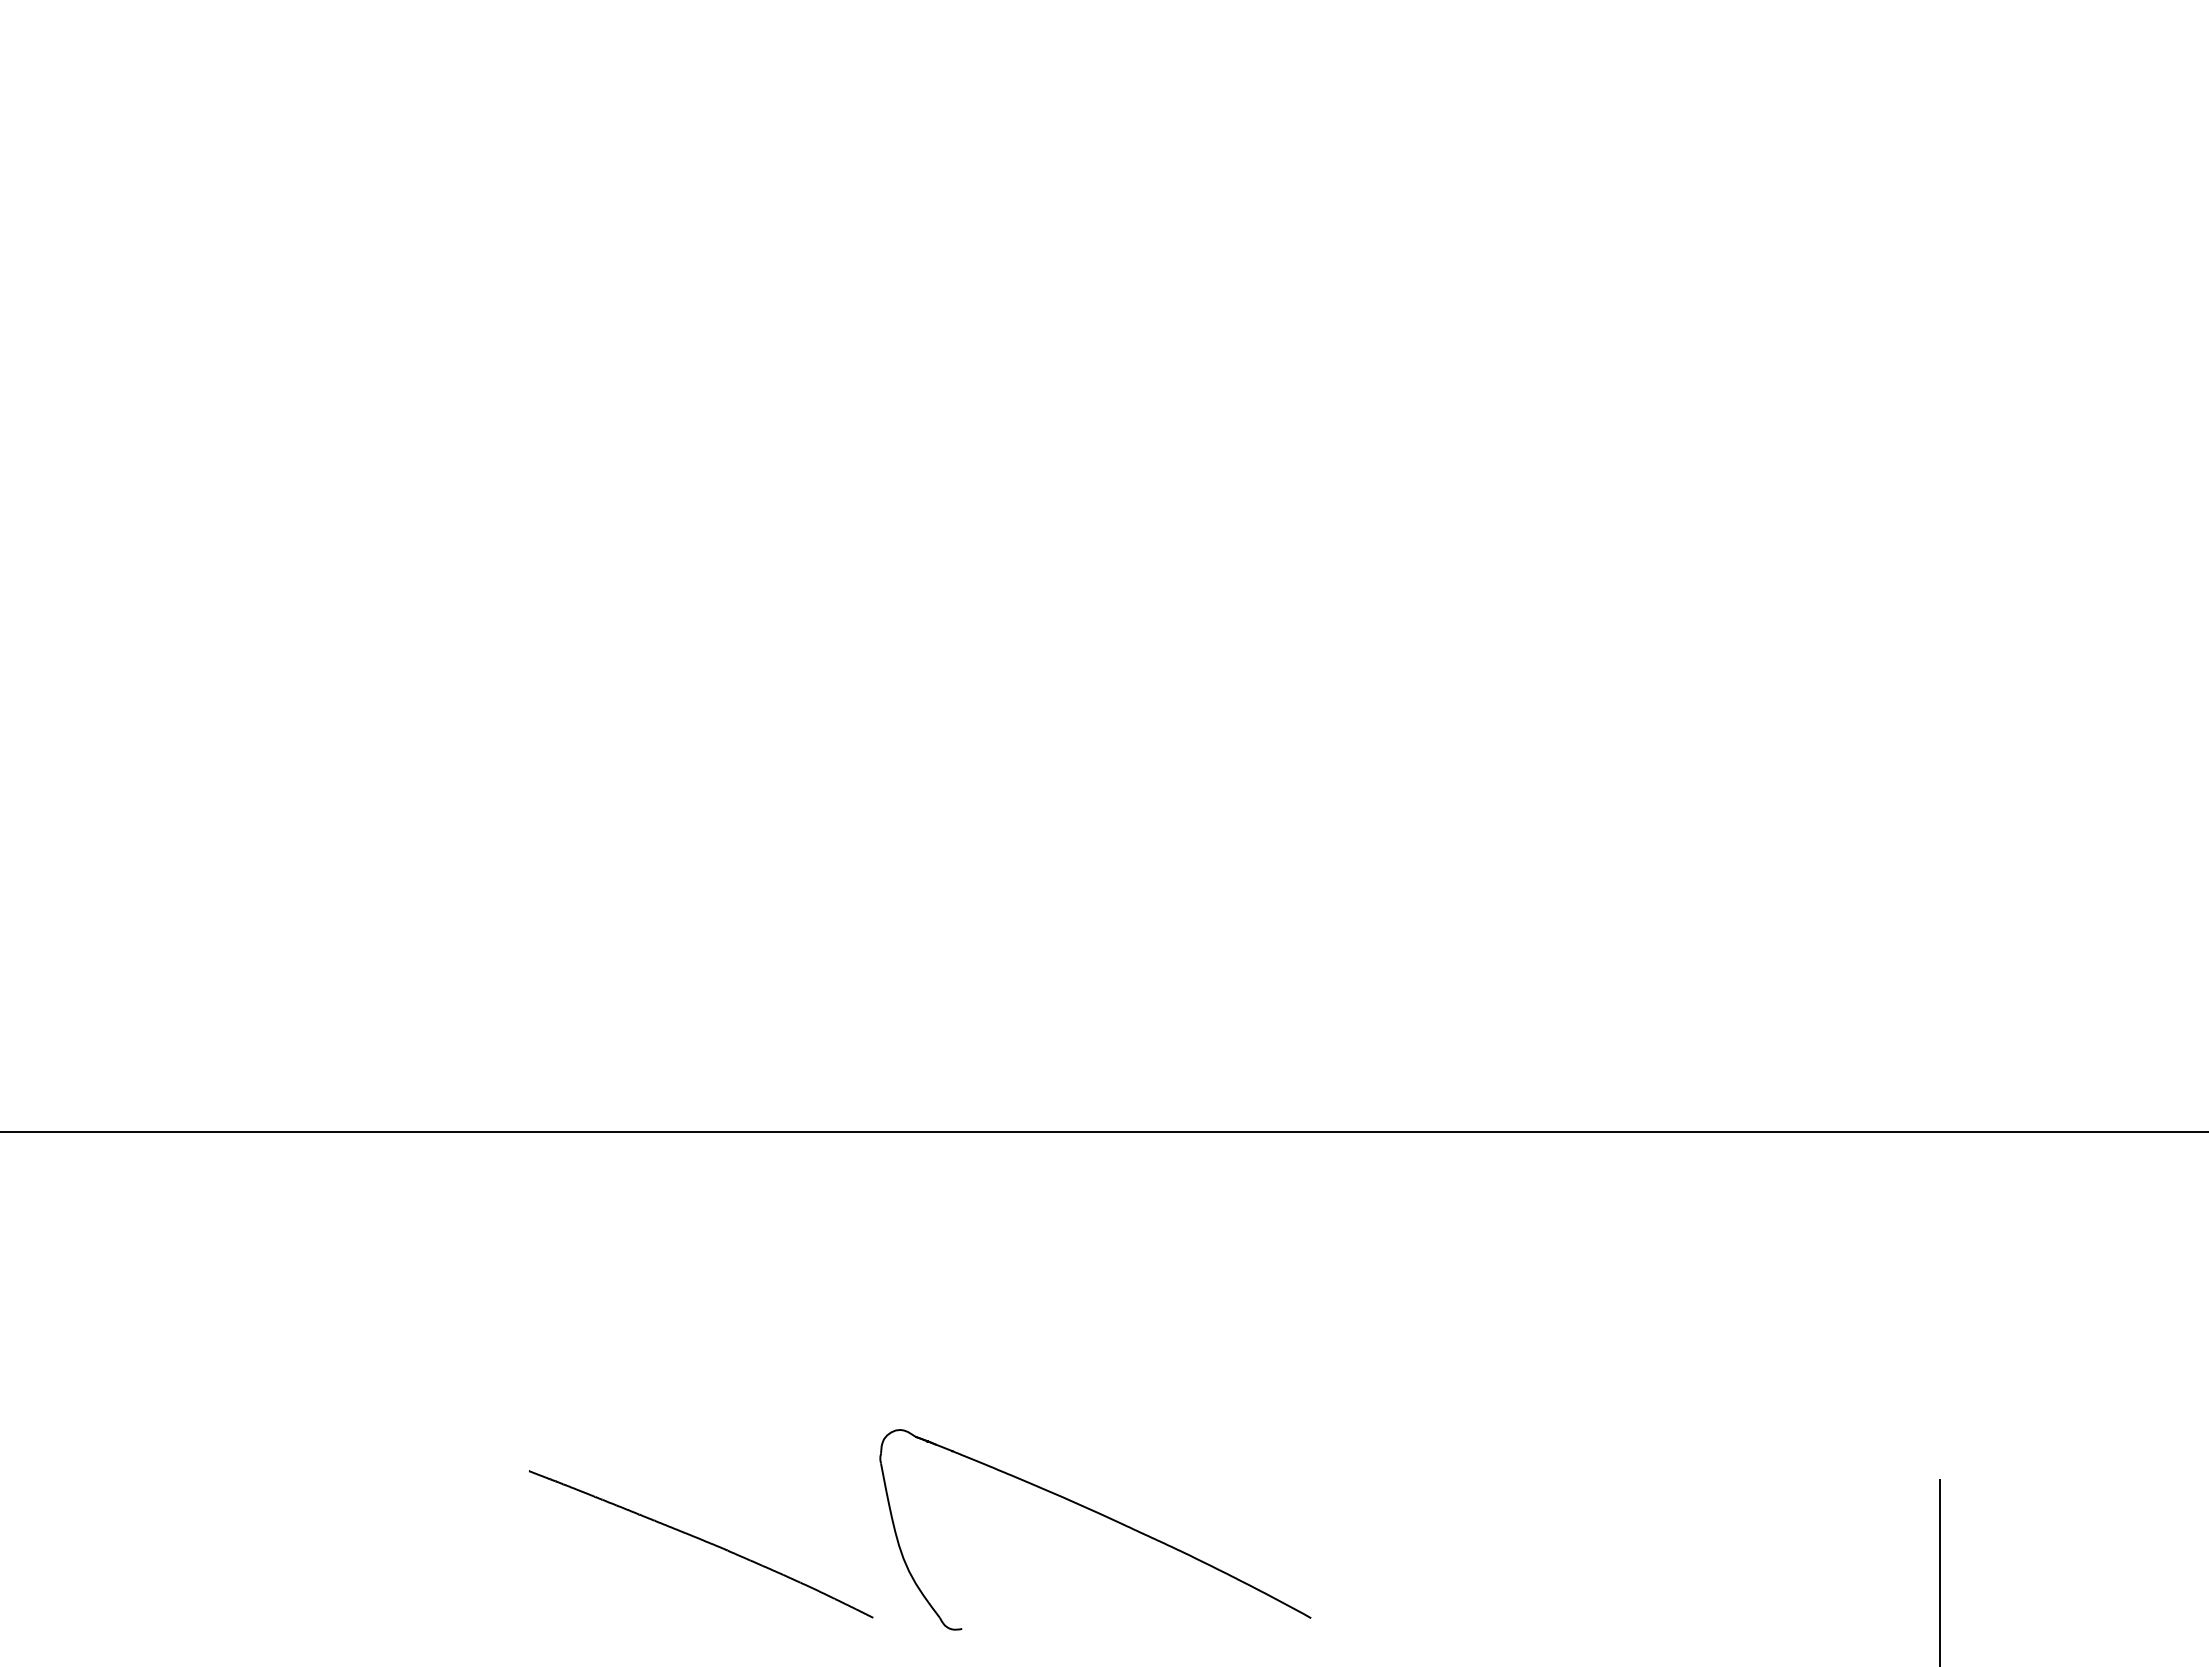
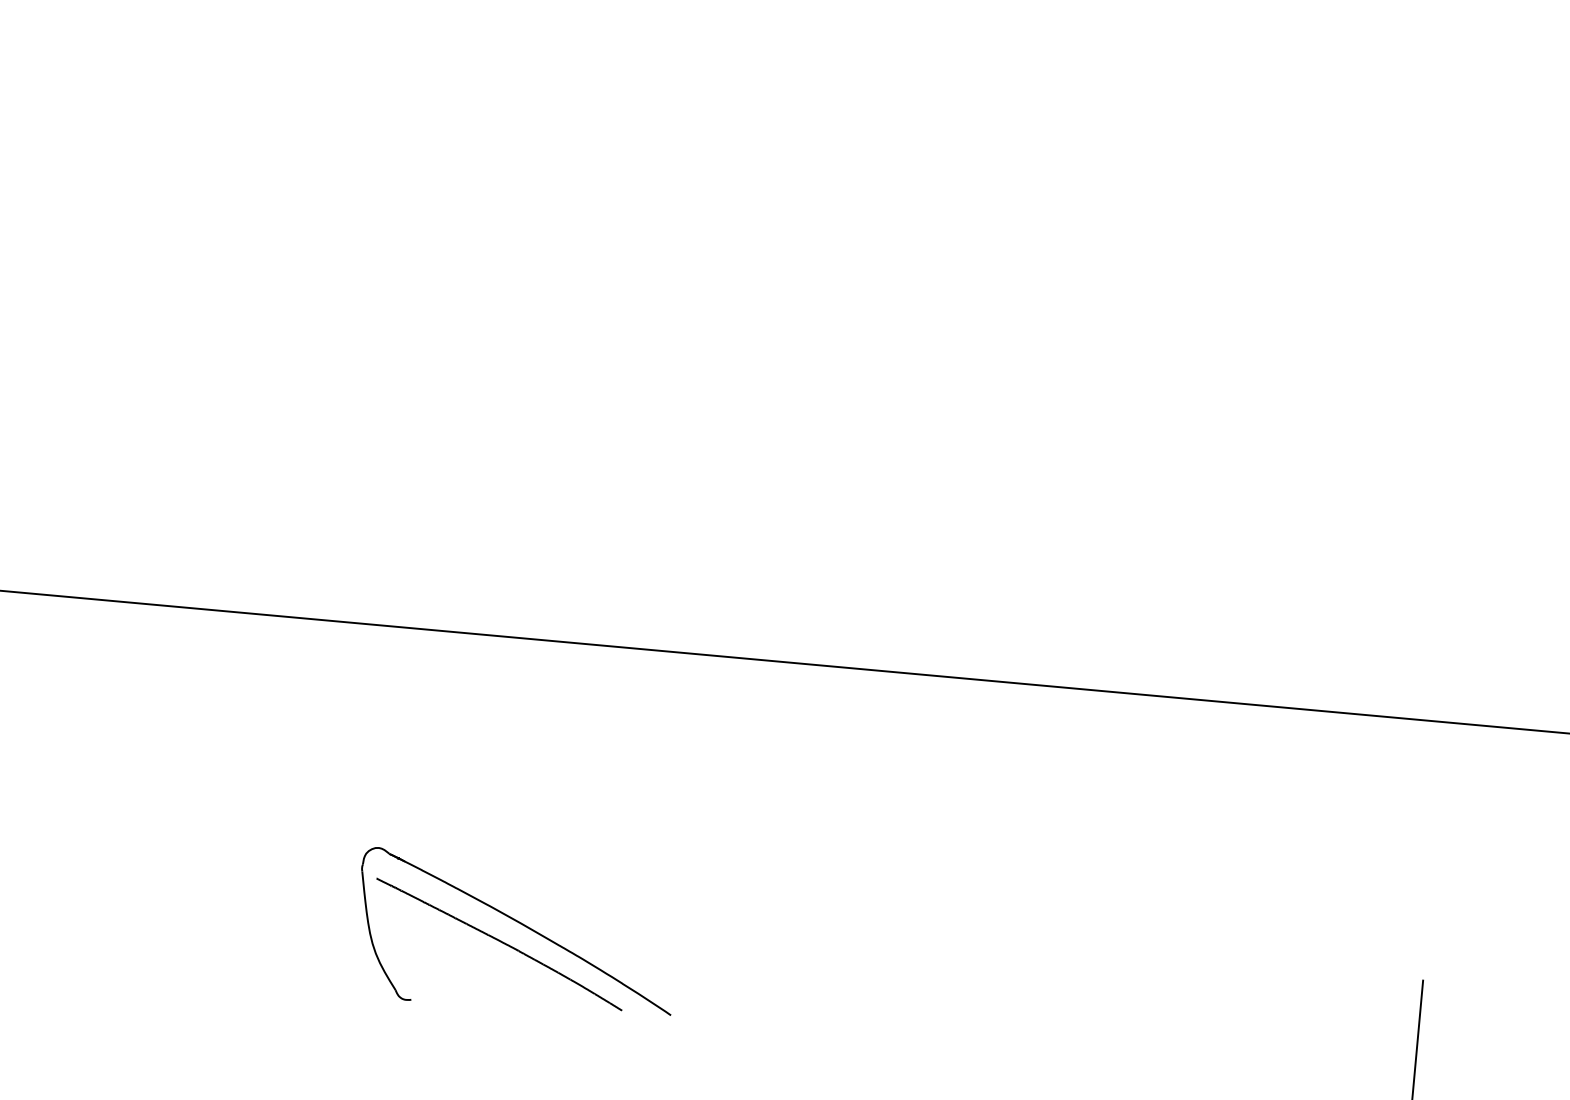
part: (1101, 1515) -> (522, 925), moved

